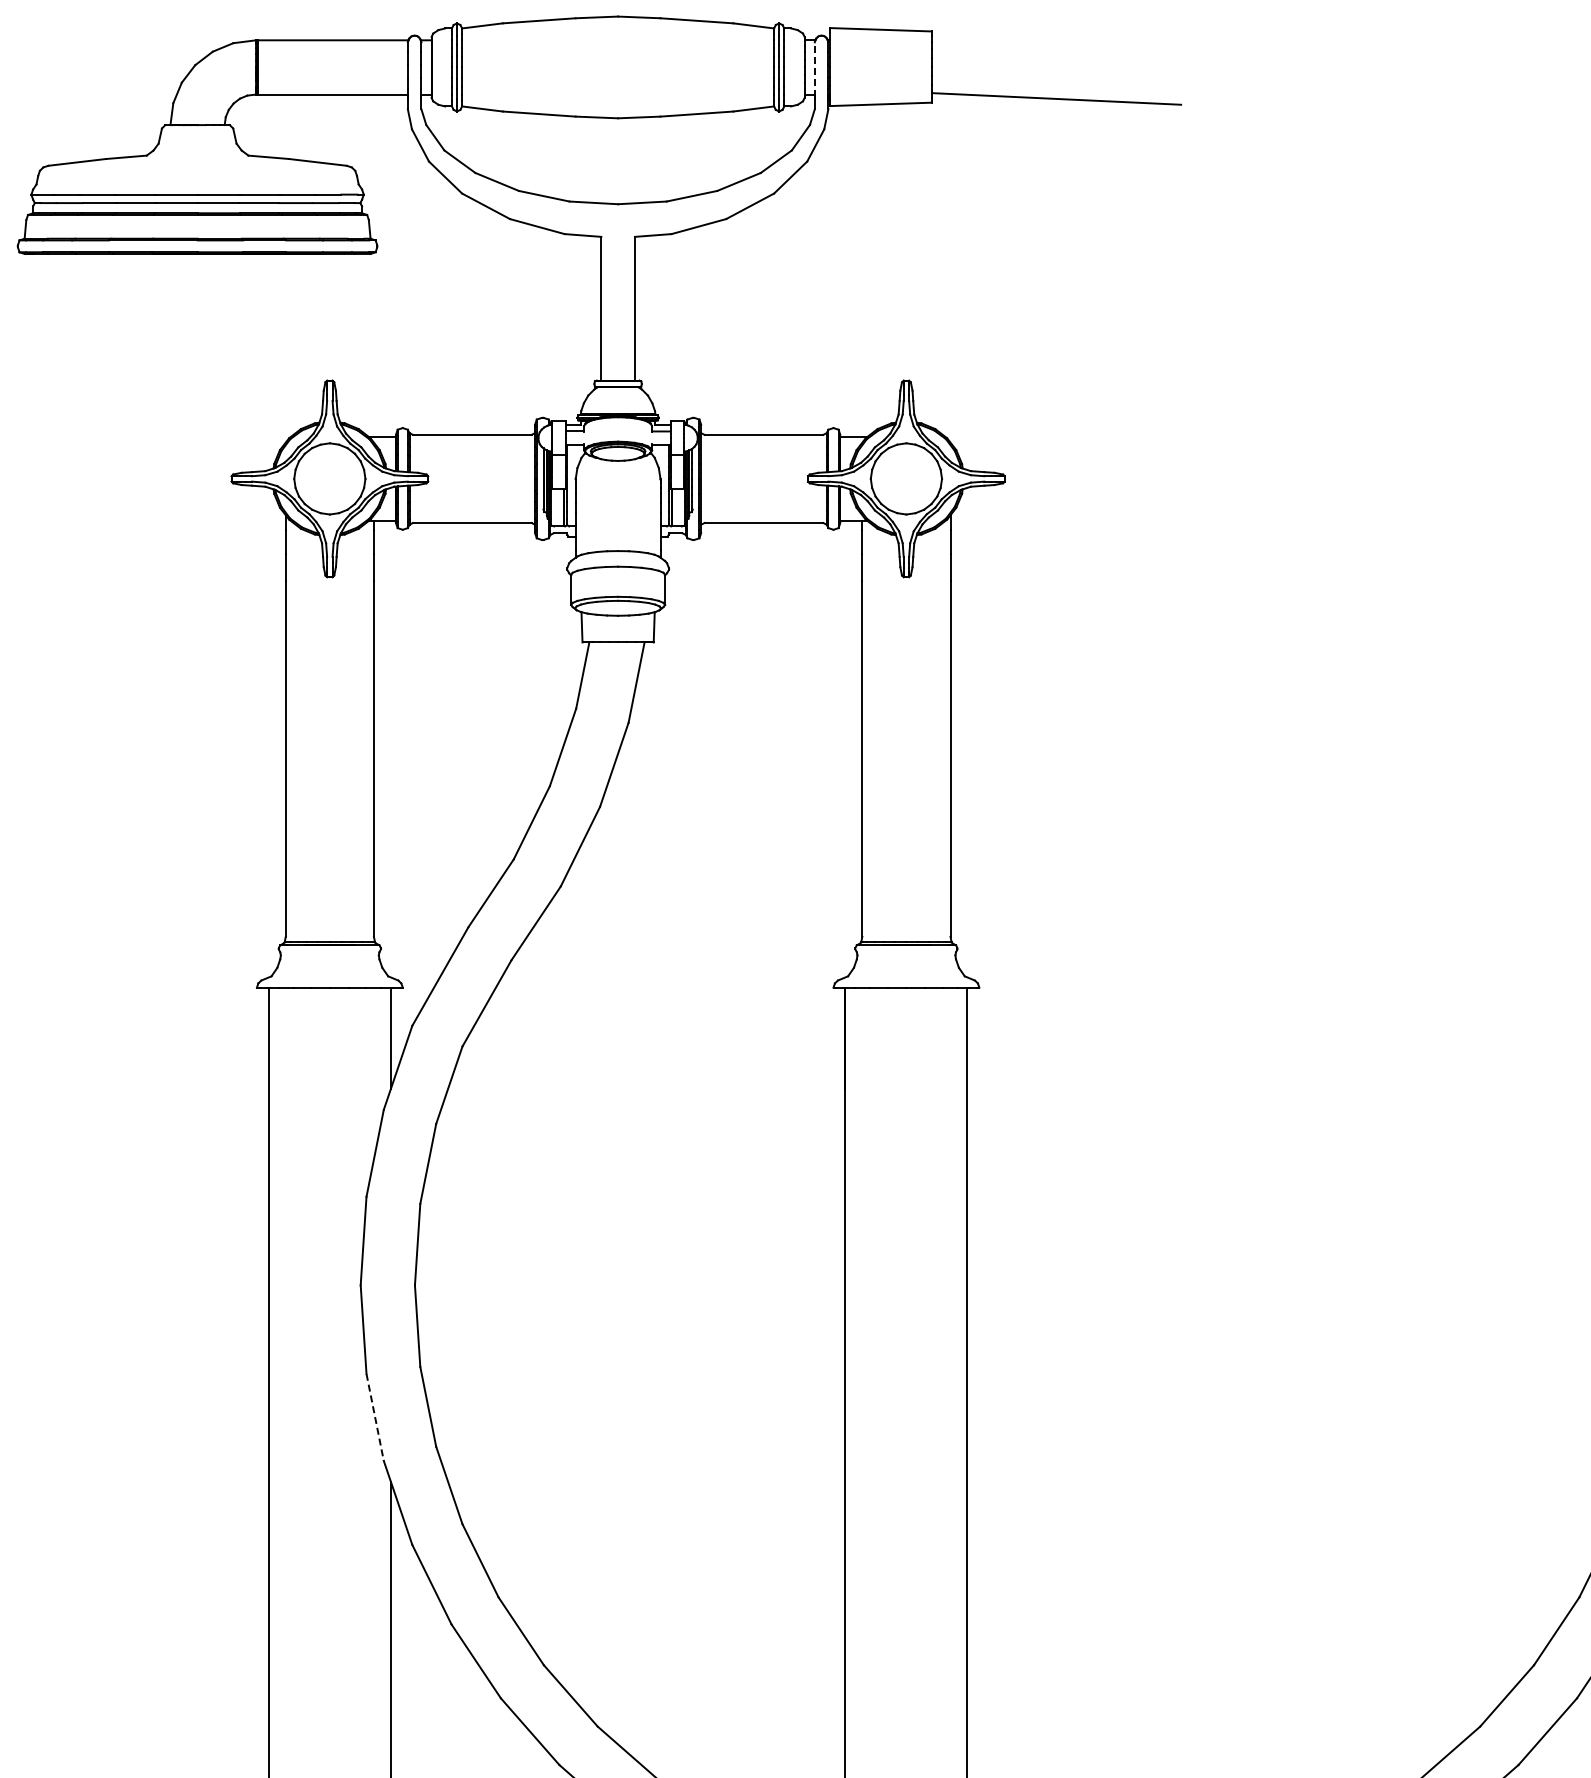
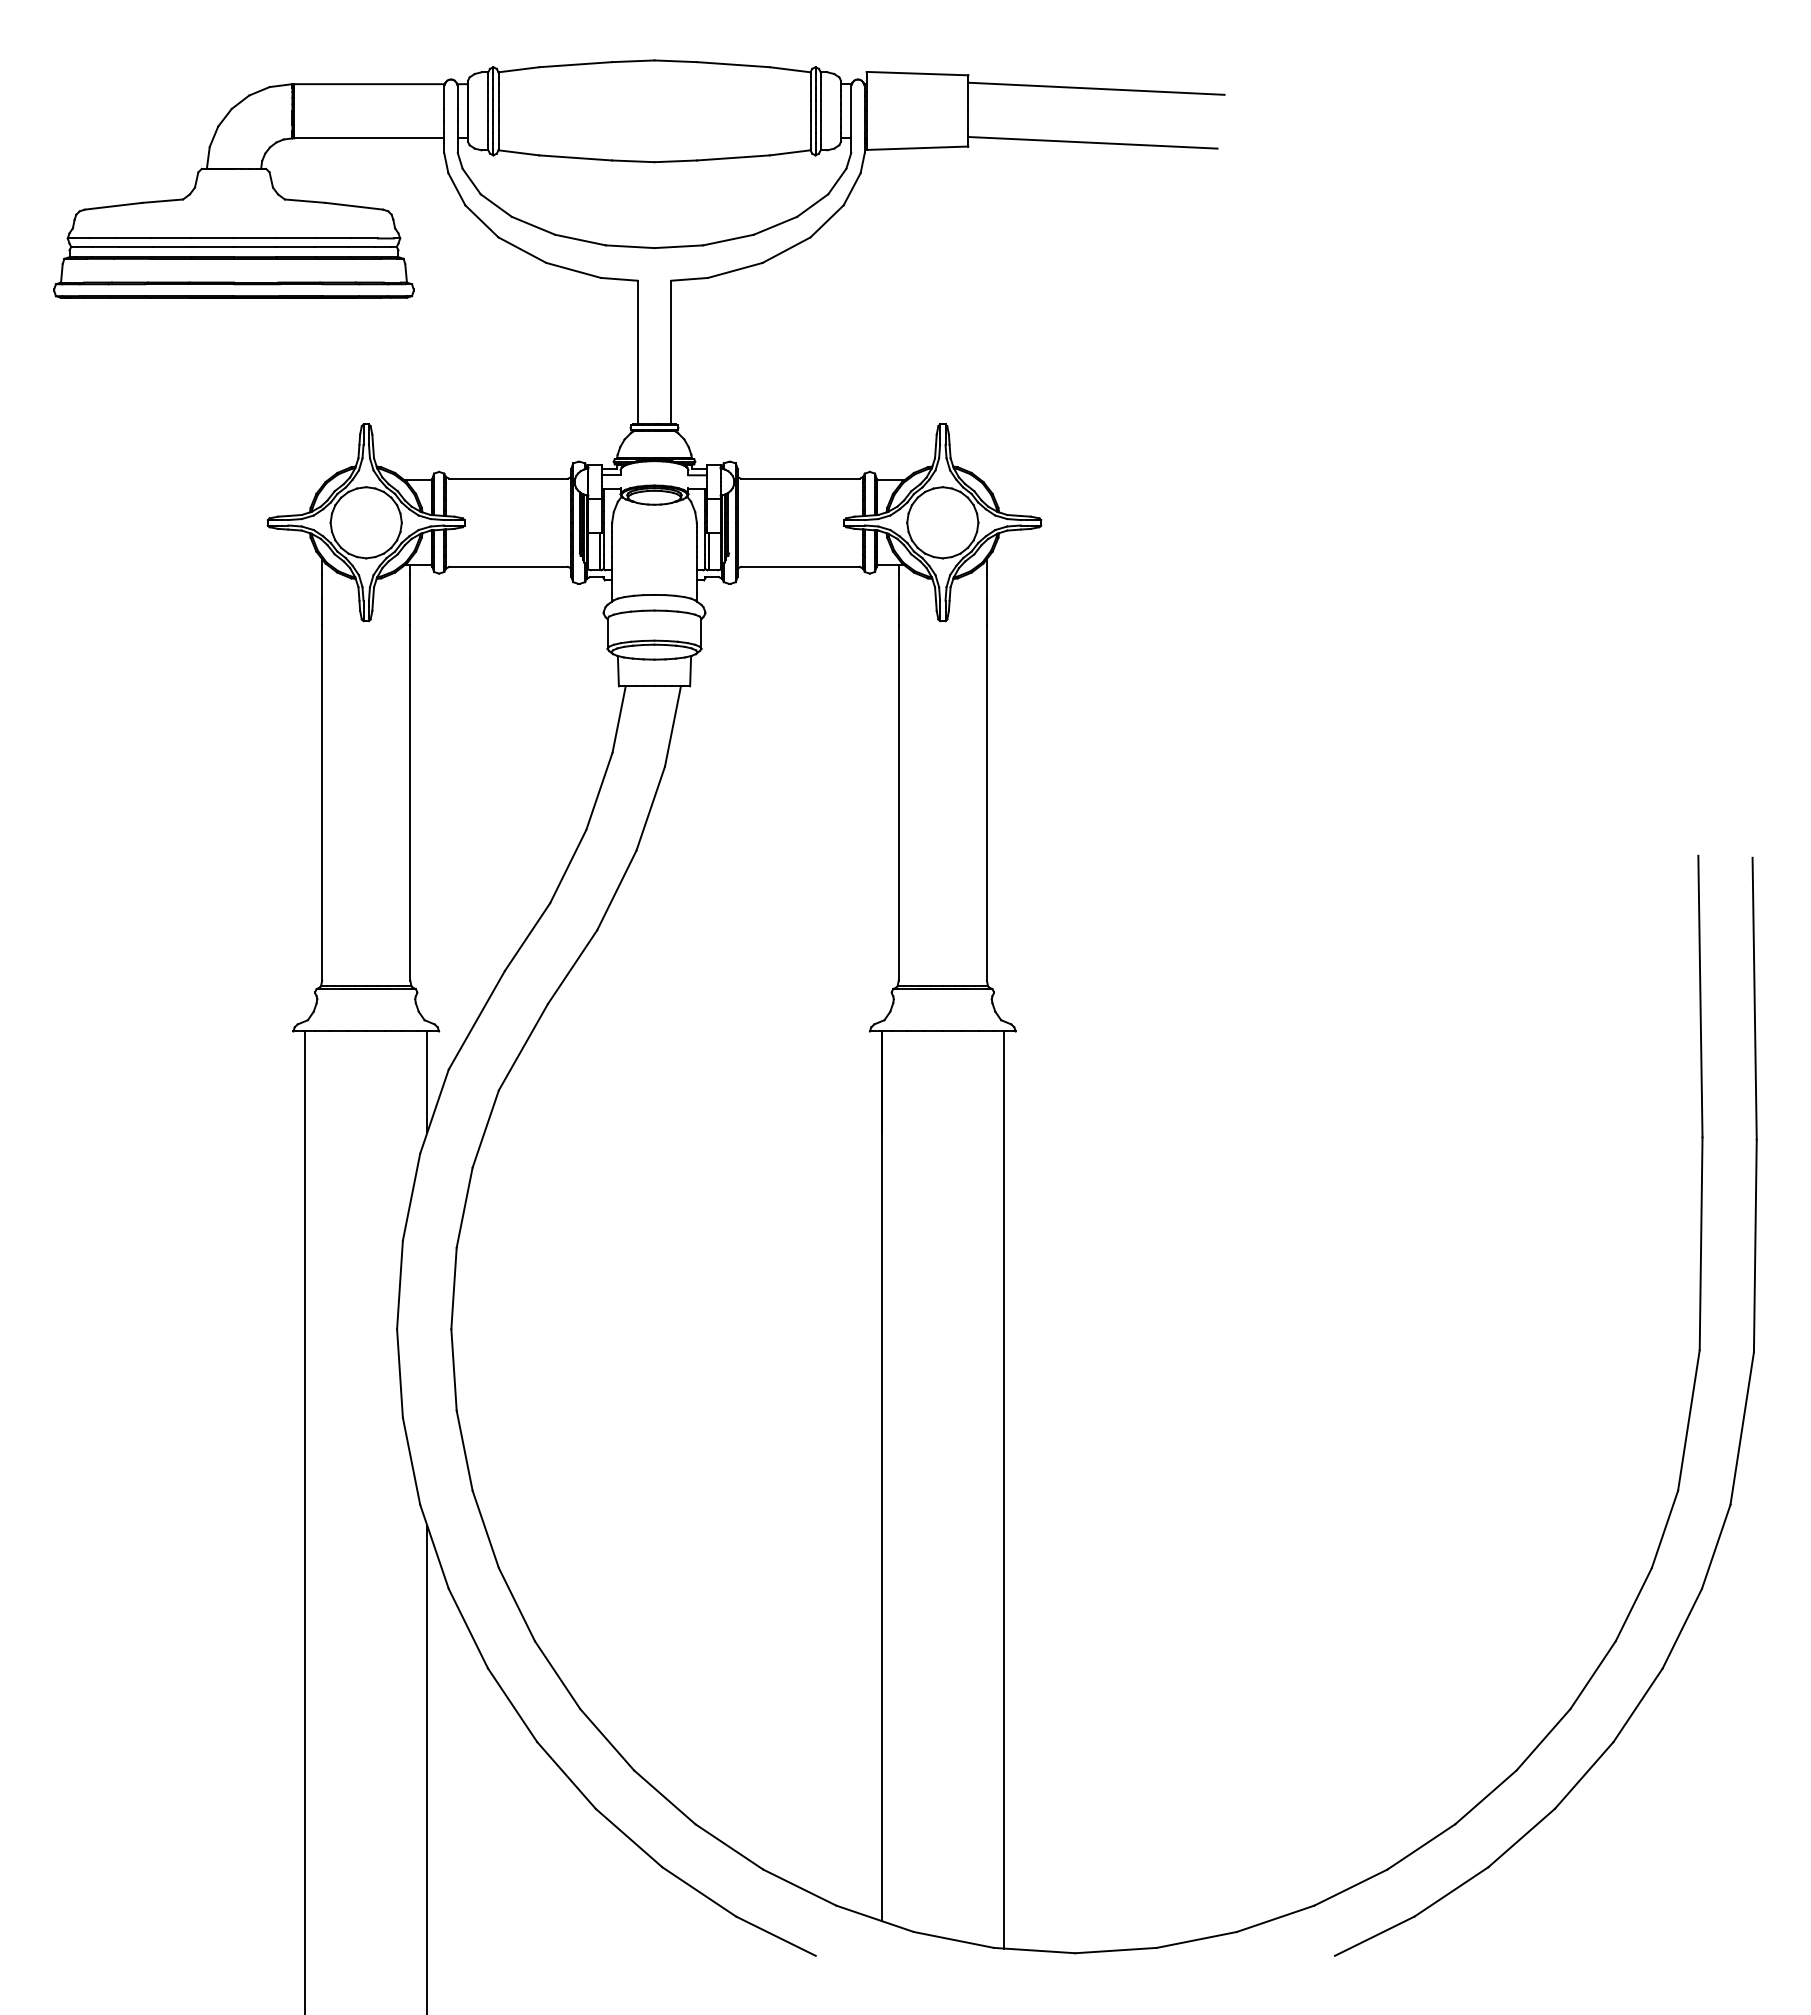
line: (1060, 44) -> (1096, 88), added
line: (815, 68) -> (851, 112), dashed -> solid
line: (375, 1417) -> (411, 1461), dashed -> solid

